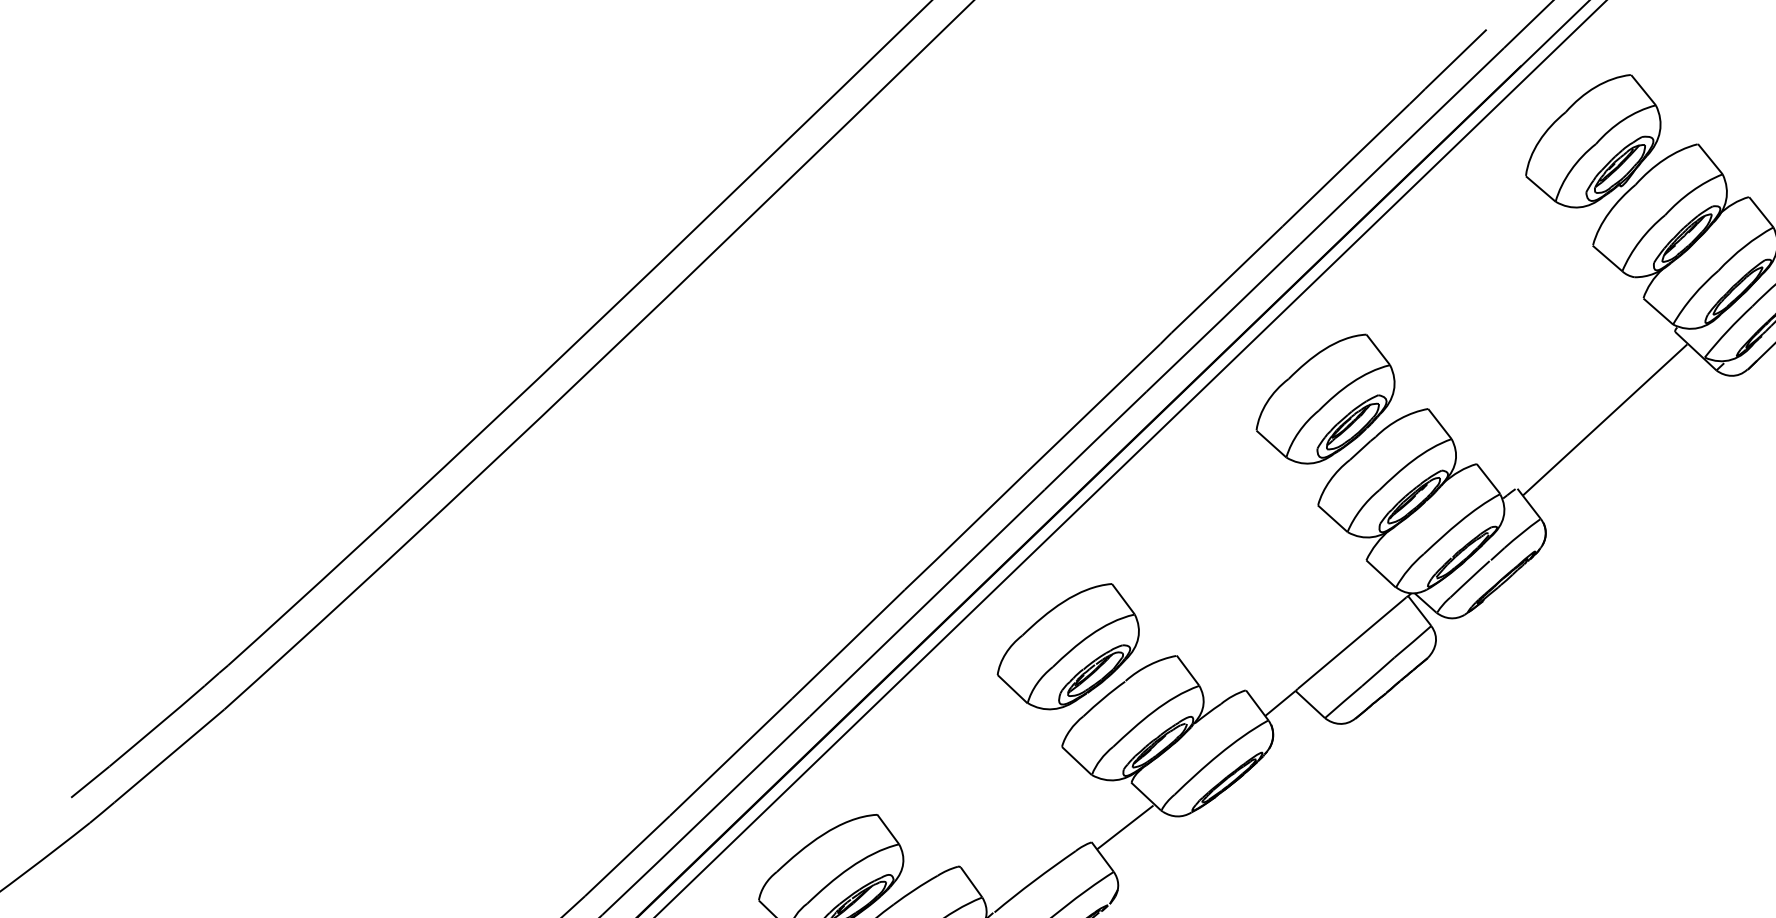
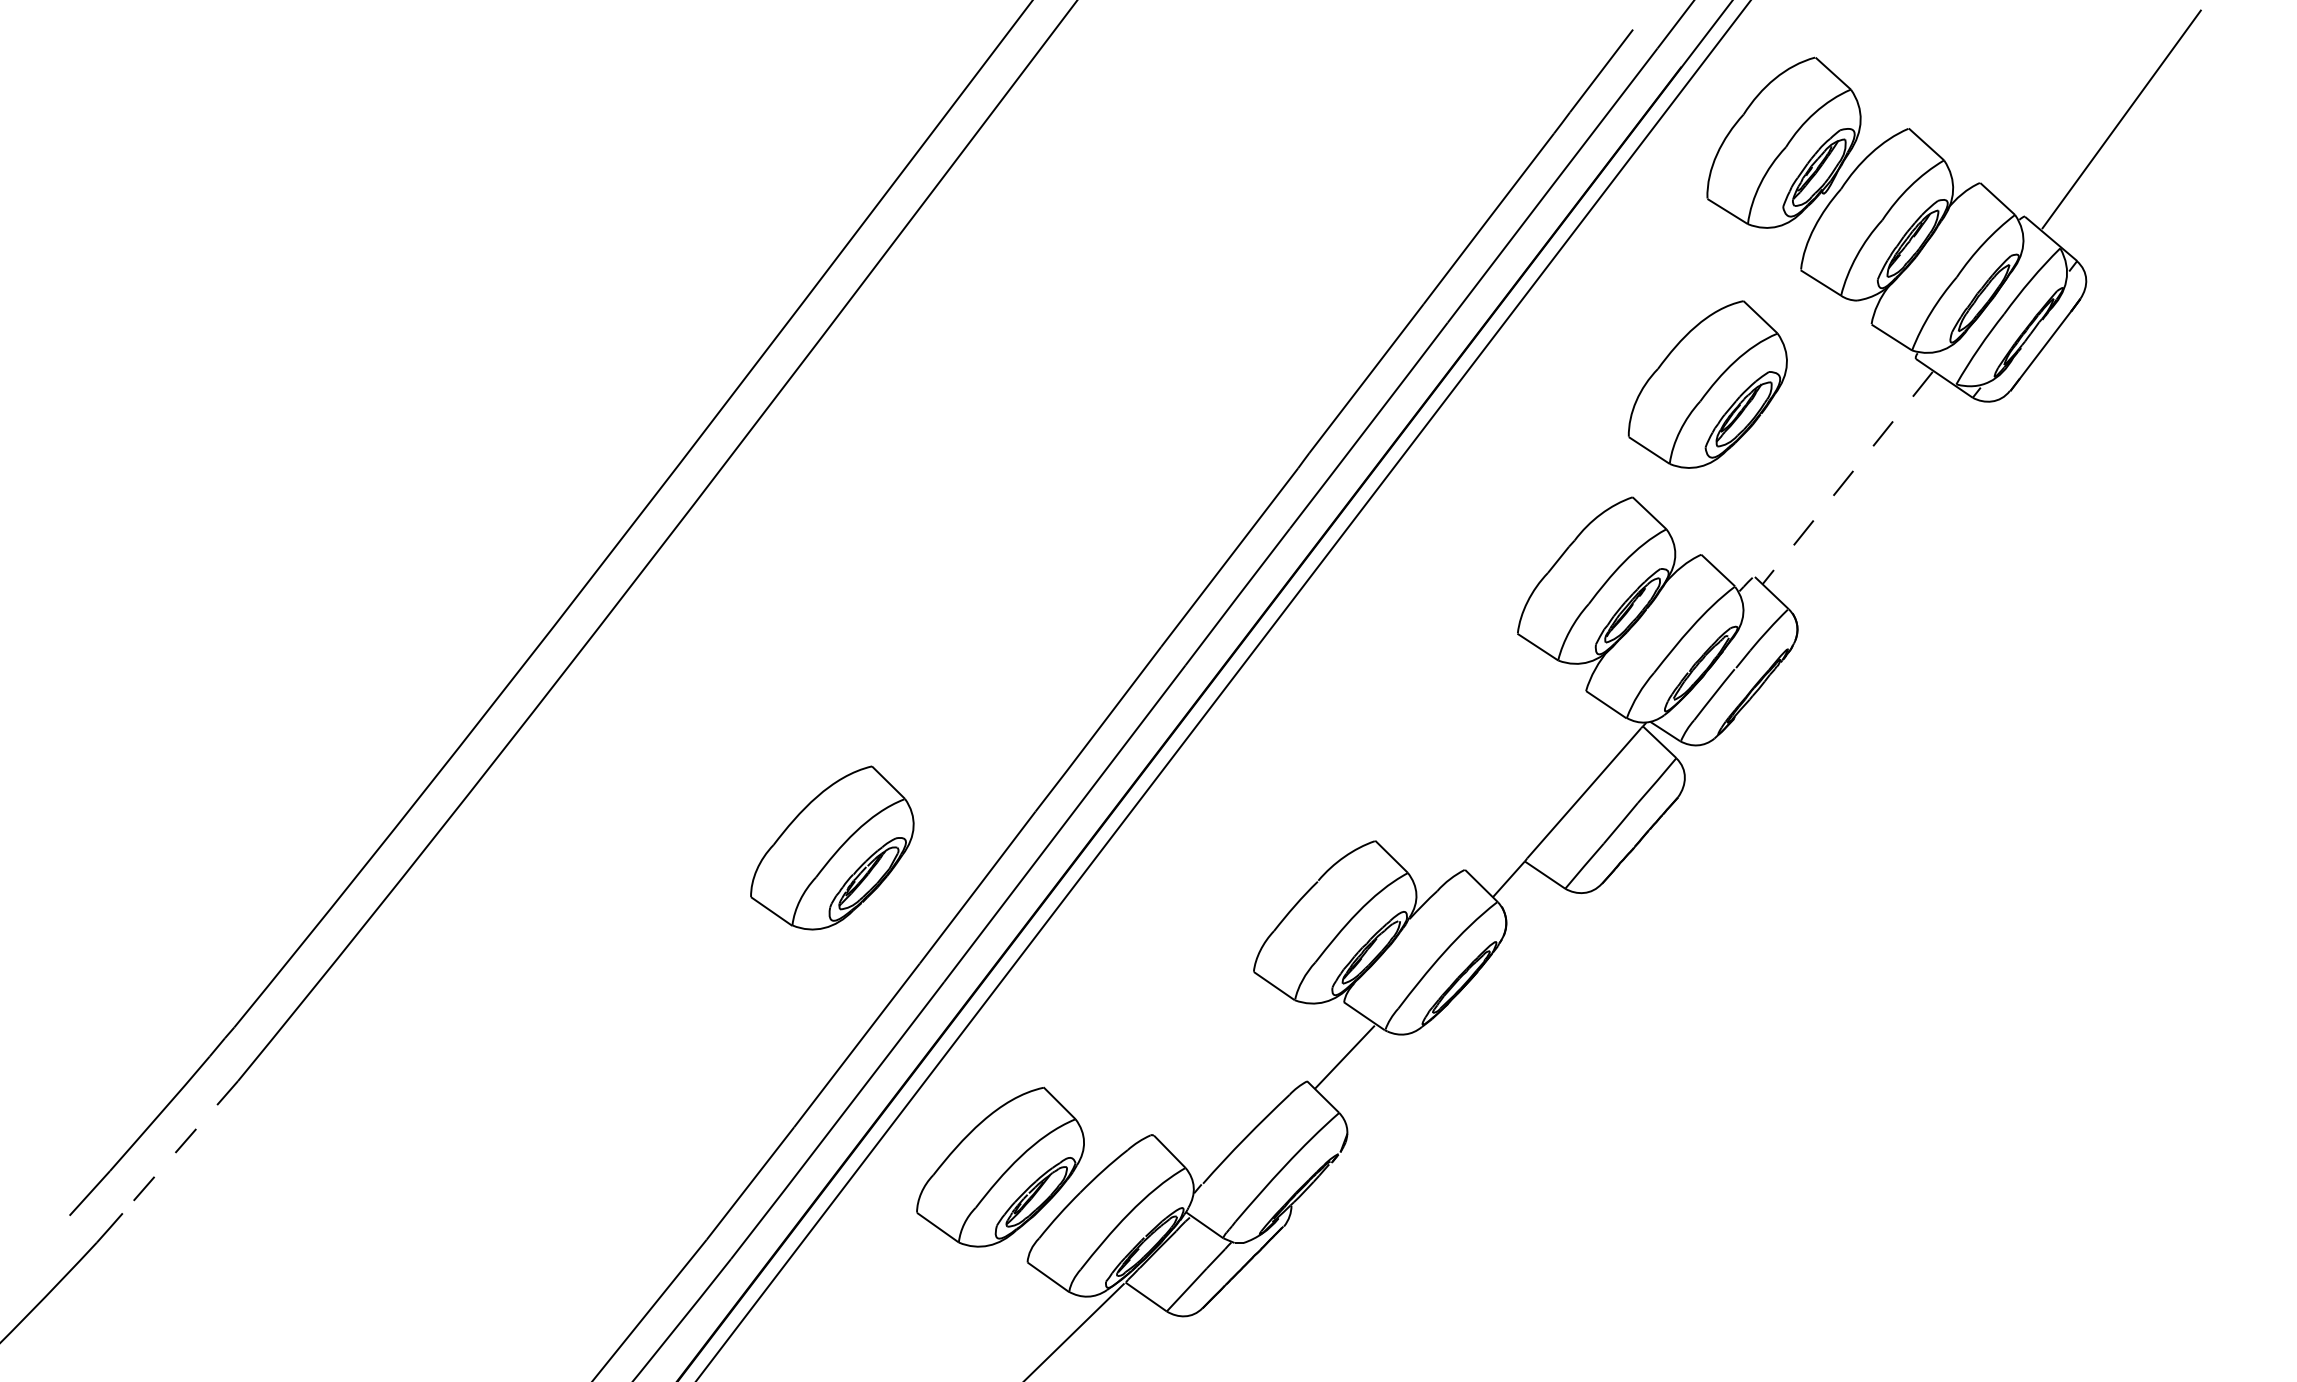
part: (1326, 397) -> (1707, 384), moved
line: (1604, 419) -> (1847, 477), solid -> dashed
part: (1069, 644) -> (832, 847), moved
line: (169, 756) -> (180, 1147), solid -> dashed

